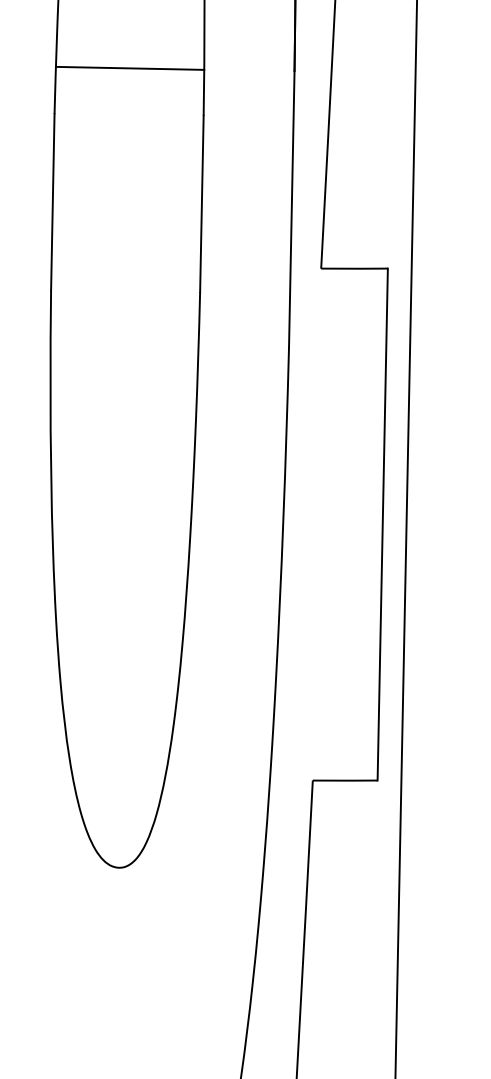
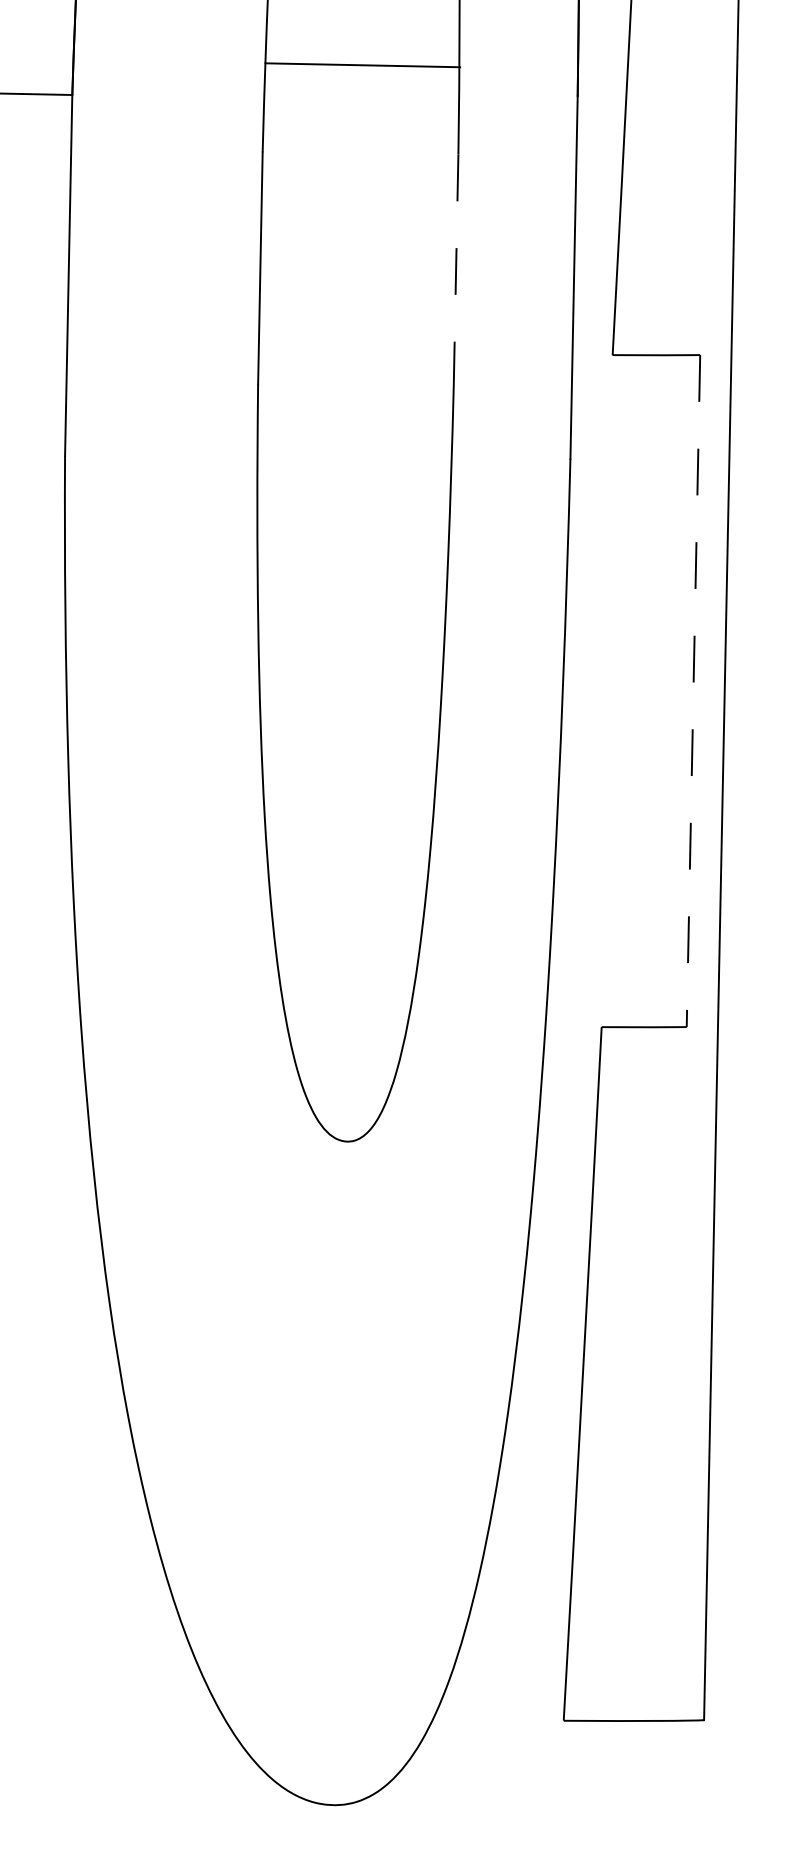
line: (129, 68) -> (362, 65), moved
line: (202, 204) -> (456, 270), solid -> dashed
line: (382, 524) -> (693, 691), solid -> dashed

